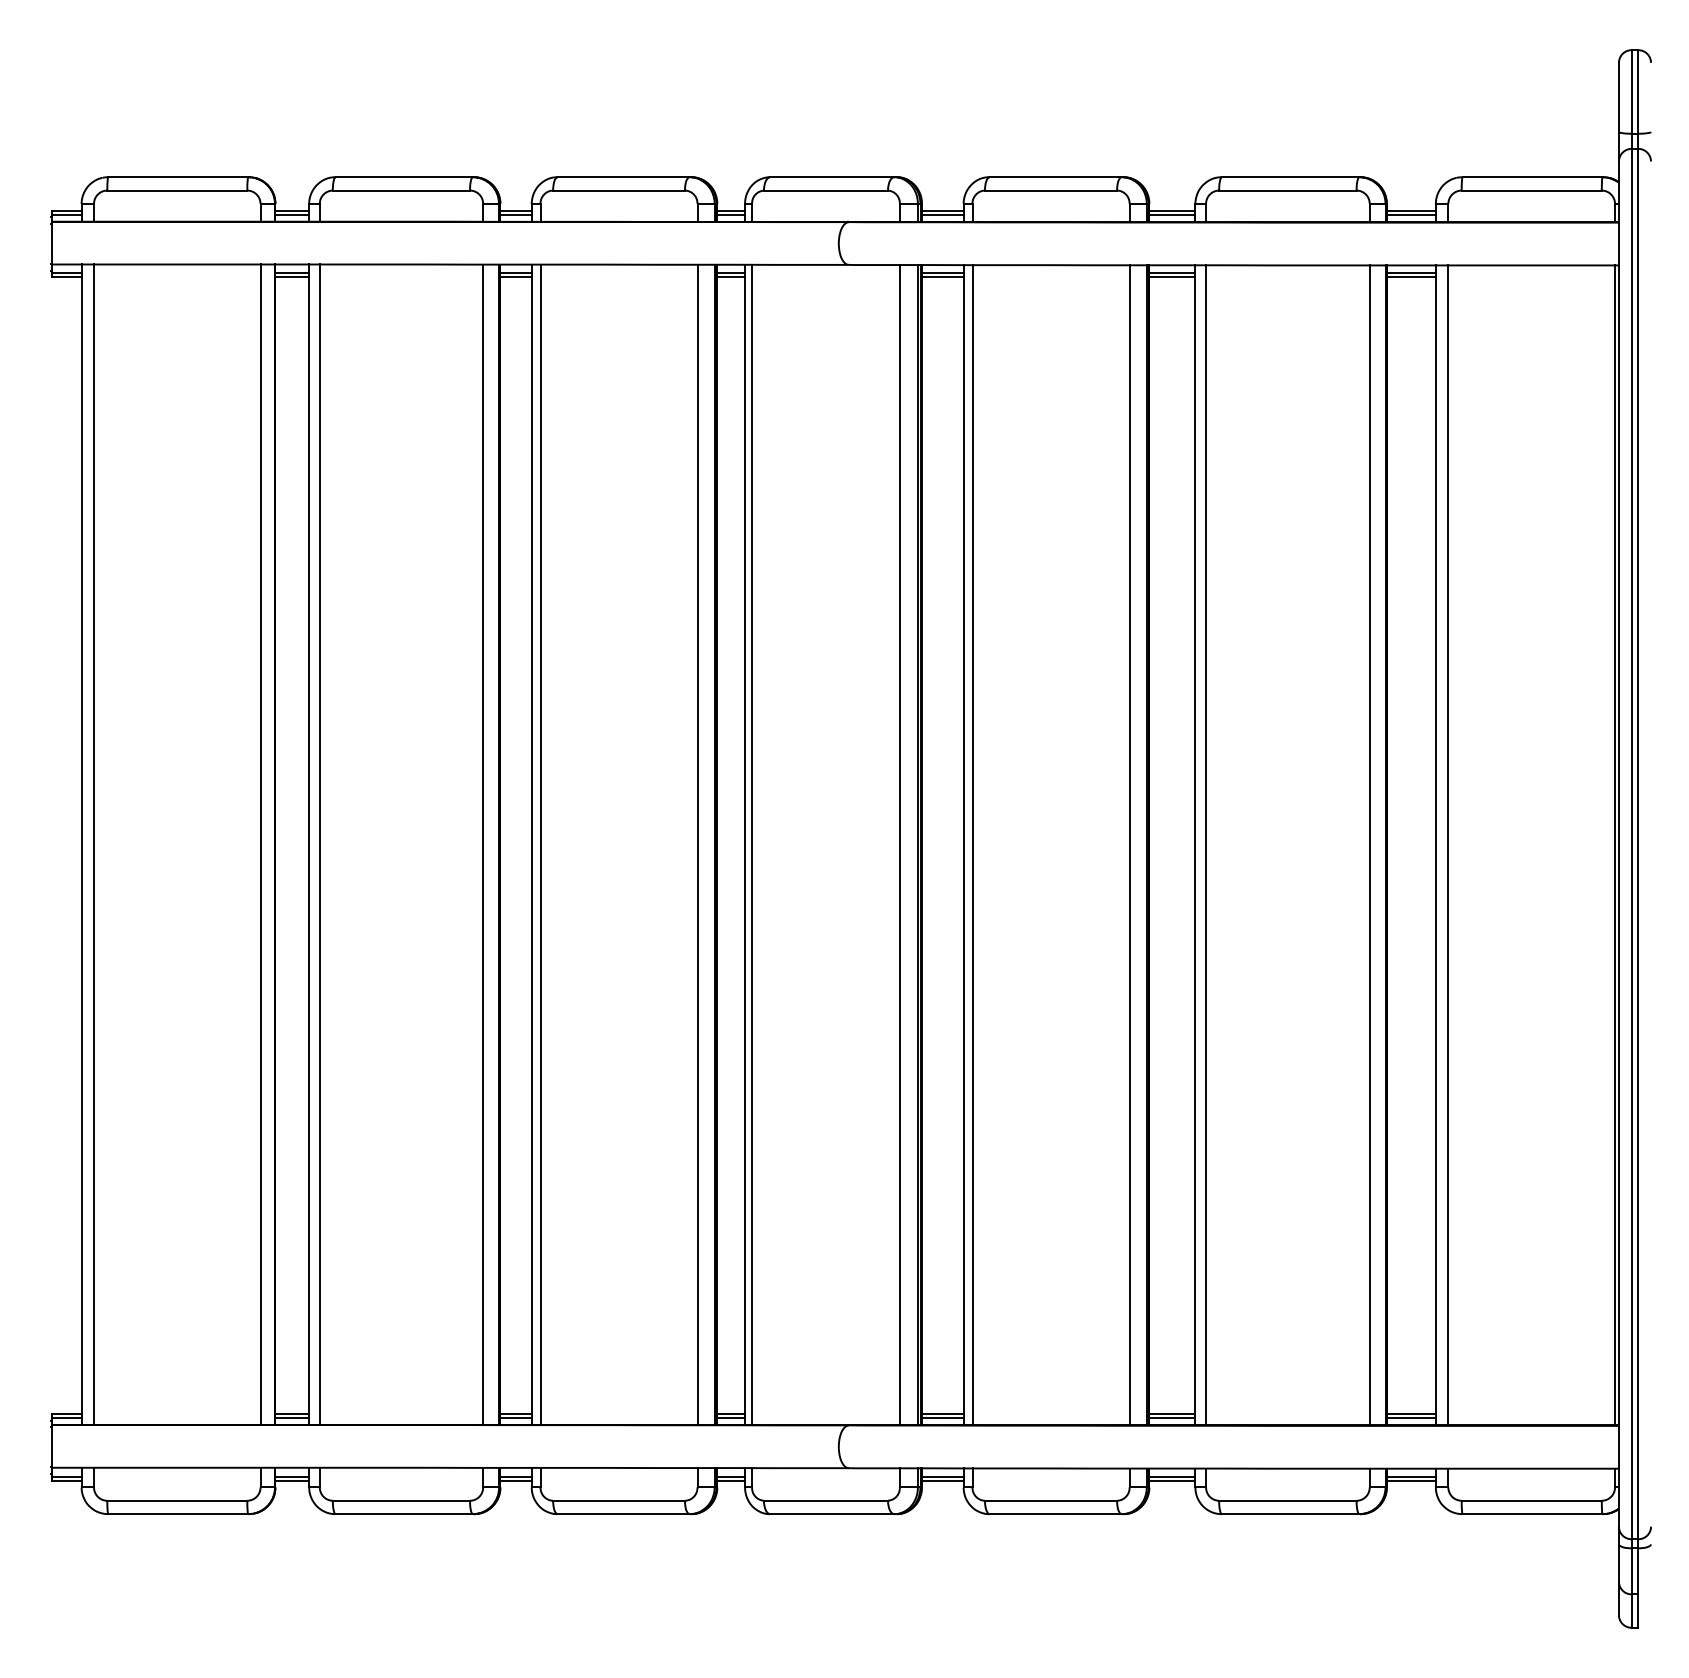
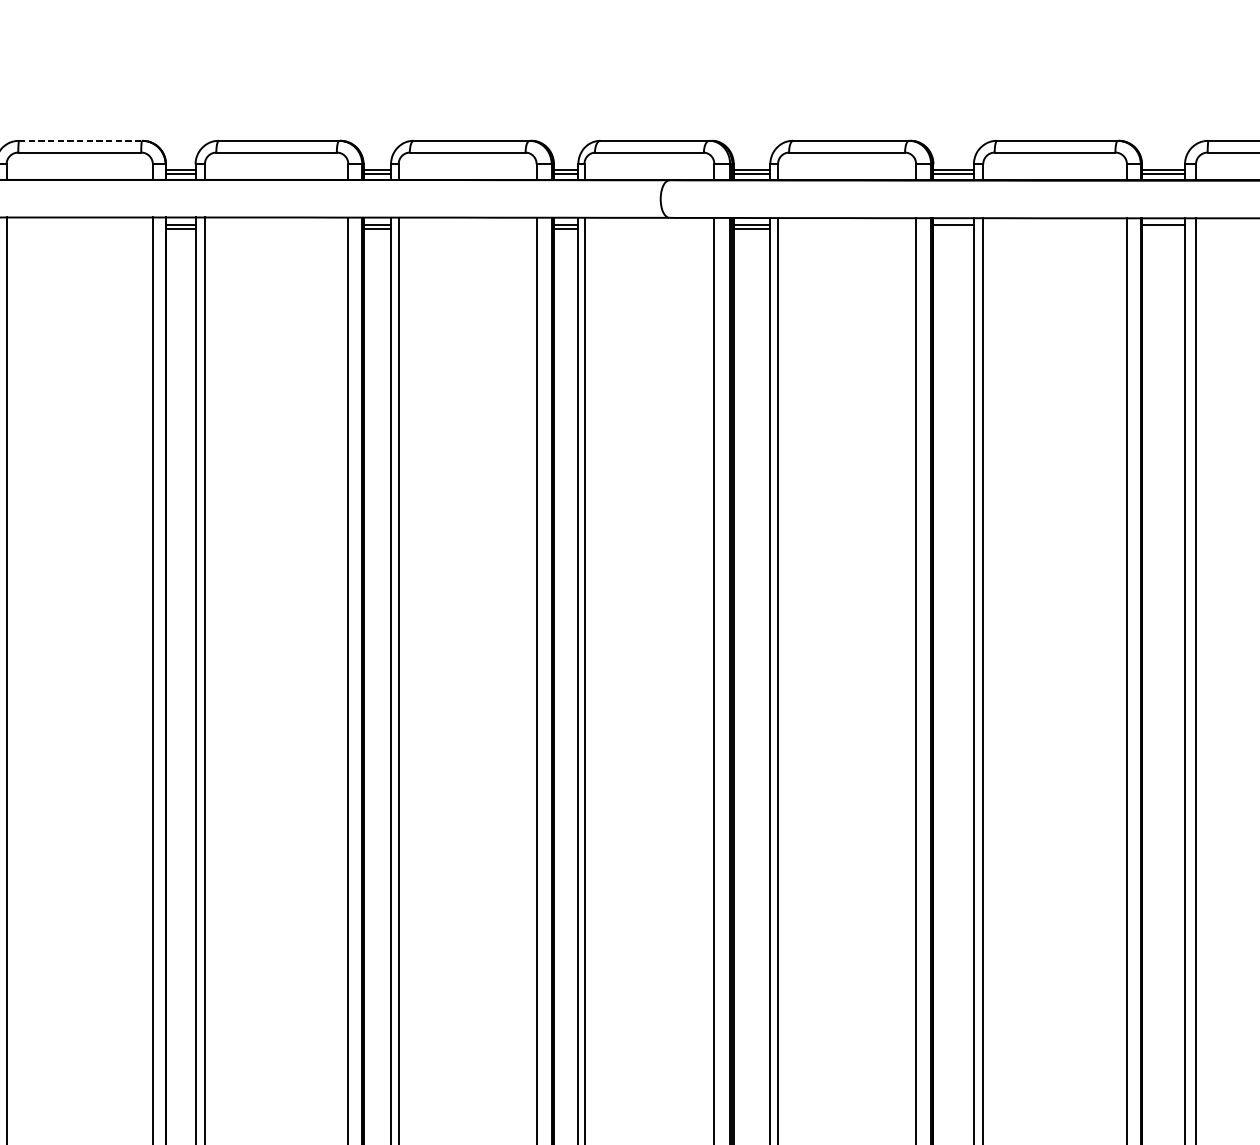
line: (178, 177) -> (80, 141), solid -> dashed
line: (1172, 277) -> (953, 228), removed
line: (1410, 277) -> (1162, 228), removed

